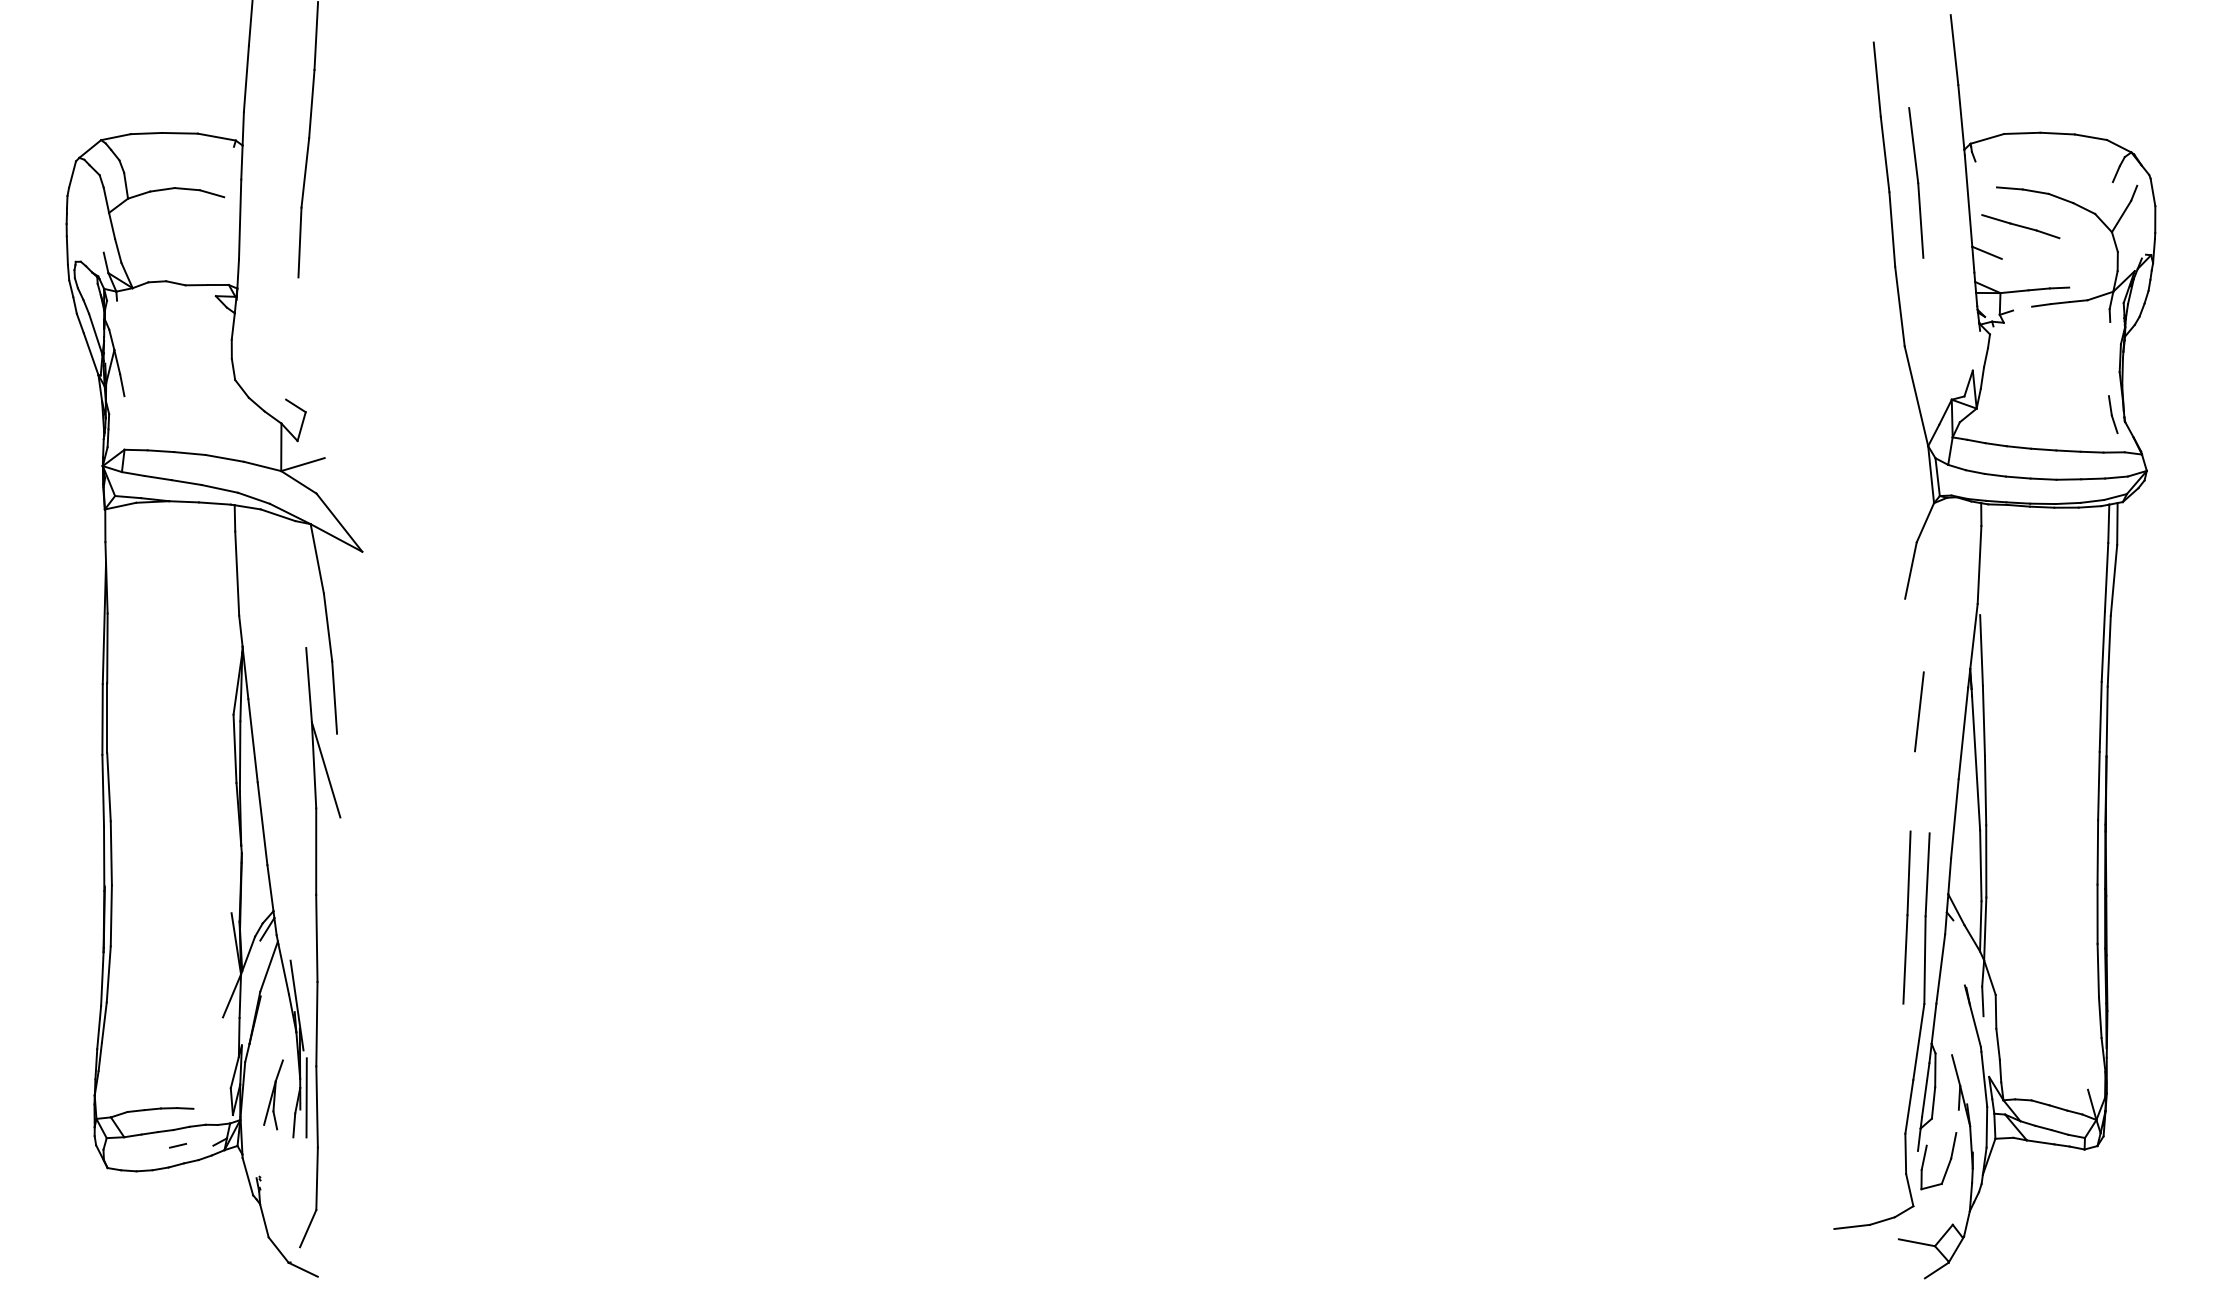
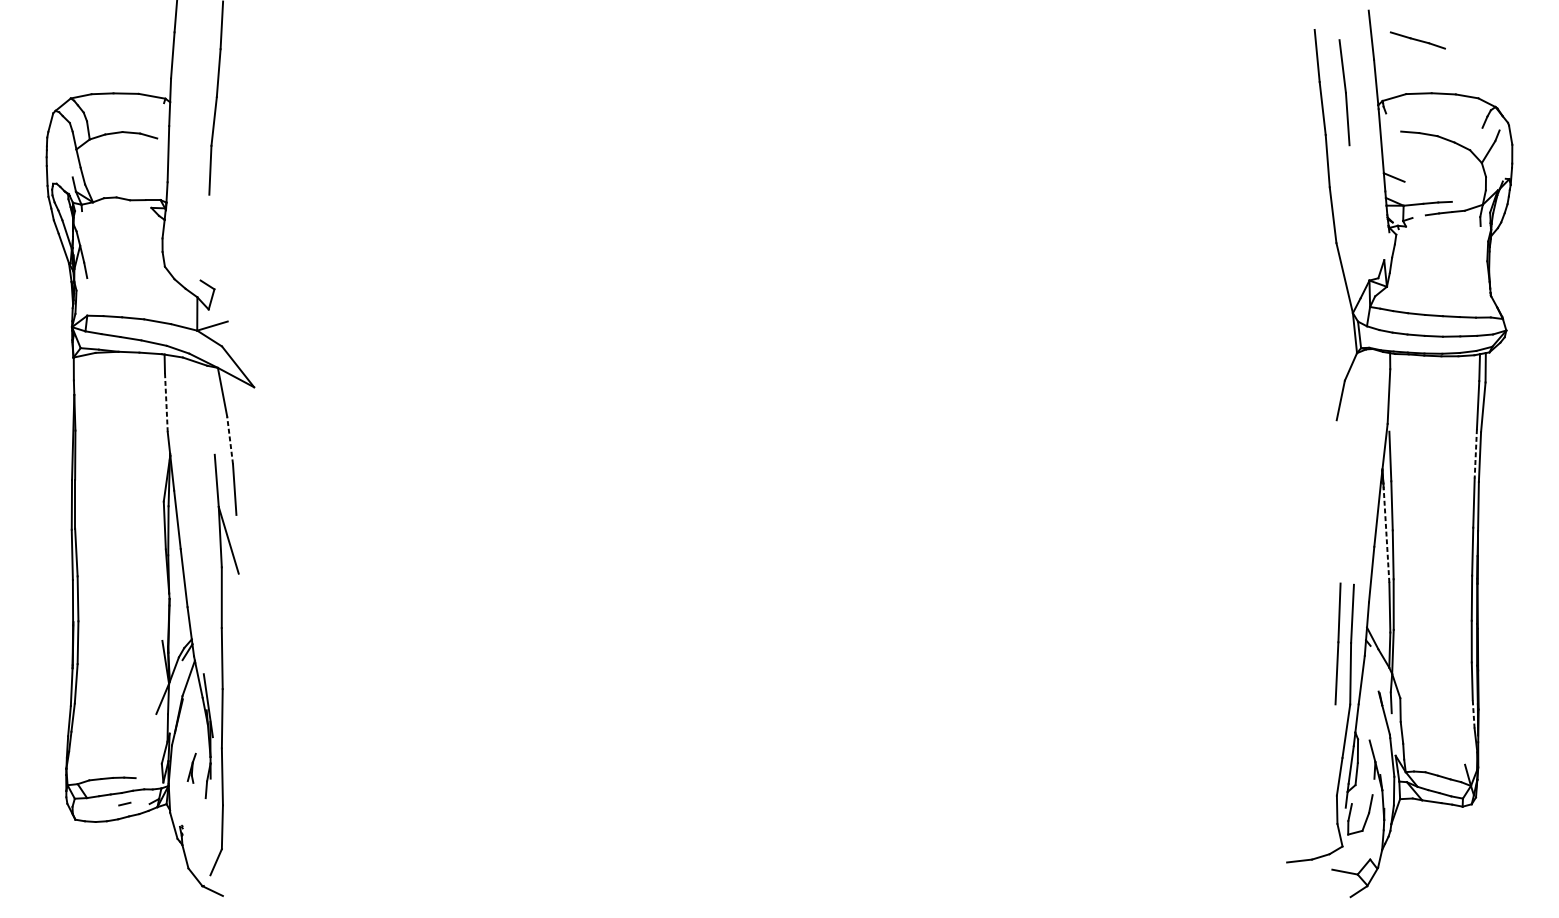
part: (1916, 182) -> (1344, 92), moved
line: (2020, 226) -> (1417, 40), moved
part: (2113, 414) -> (1482, 290), removed
line: (237, 573) -> (166, 402), solid -> dashed
line: (328, 627) -> (230, 440), solid -> dashed
line: (2103, 647) -> (1475, 454), solid -> dashed
line: (1918, 711) -> (1346, 499), removed
line: (1976, 762) -> (1386, 535), solid -> dashed
line: (2100, 1017) -> (1473, 714), solid -> dashed
part: (273, 1094) -> (191, 768), size x0.6
line: (306, 1097) -> (214, 770), removed

